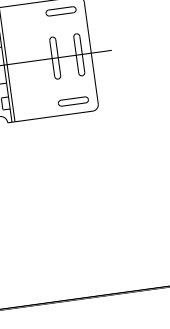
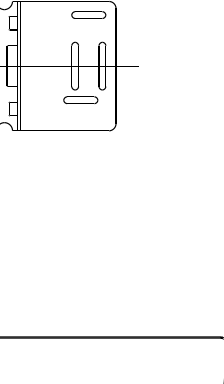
part: (73, 100) -> (80, 99), moved

